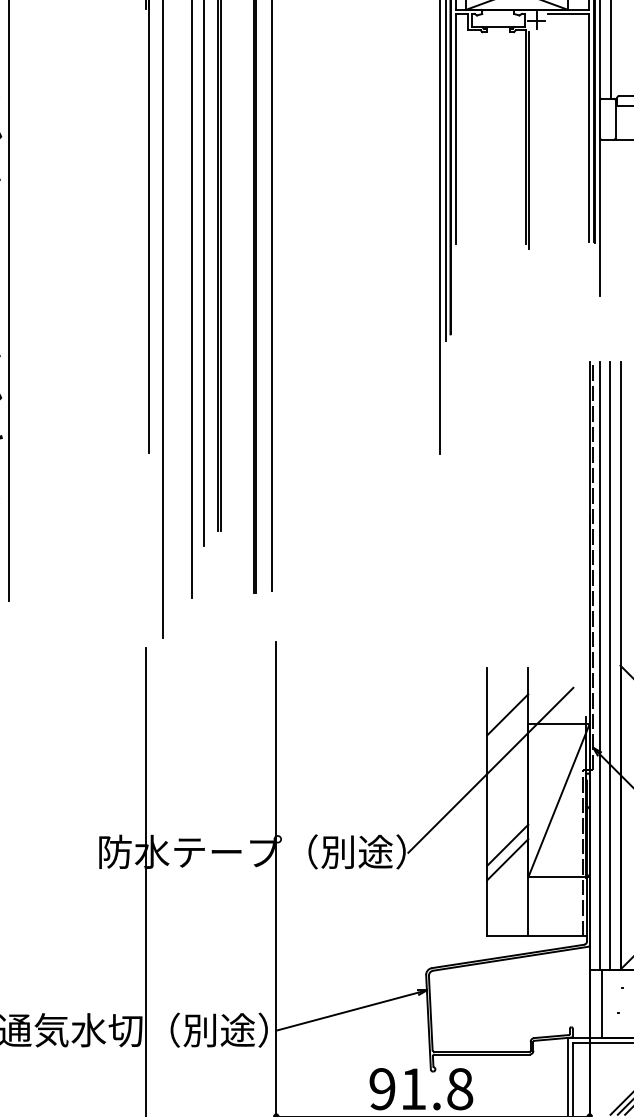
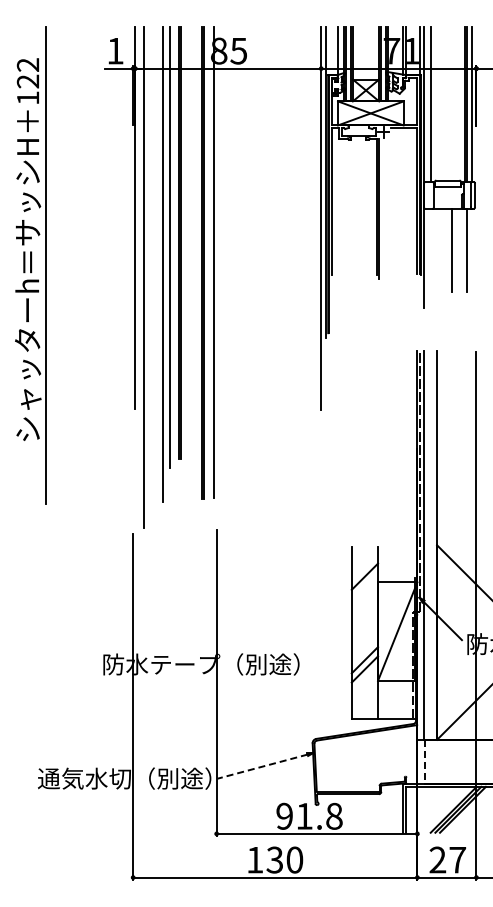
line: (610, 664) -> (430, 544), removed
line: (489, 770) -> (353, 612), removed
line: (602, 1003) -> (425, 761), solid -> dashed
line: (347, 1011) -> (262, 766), solid -> dashed

